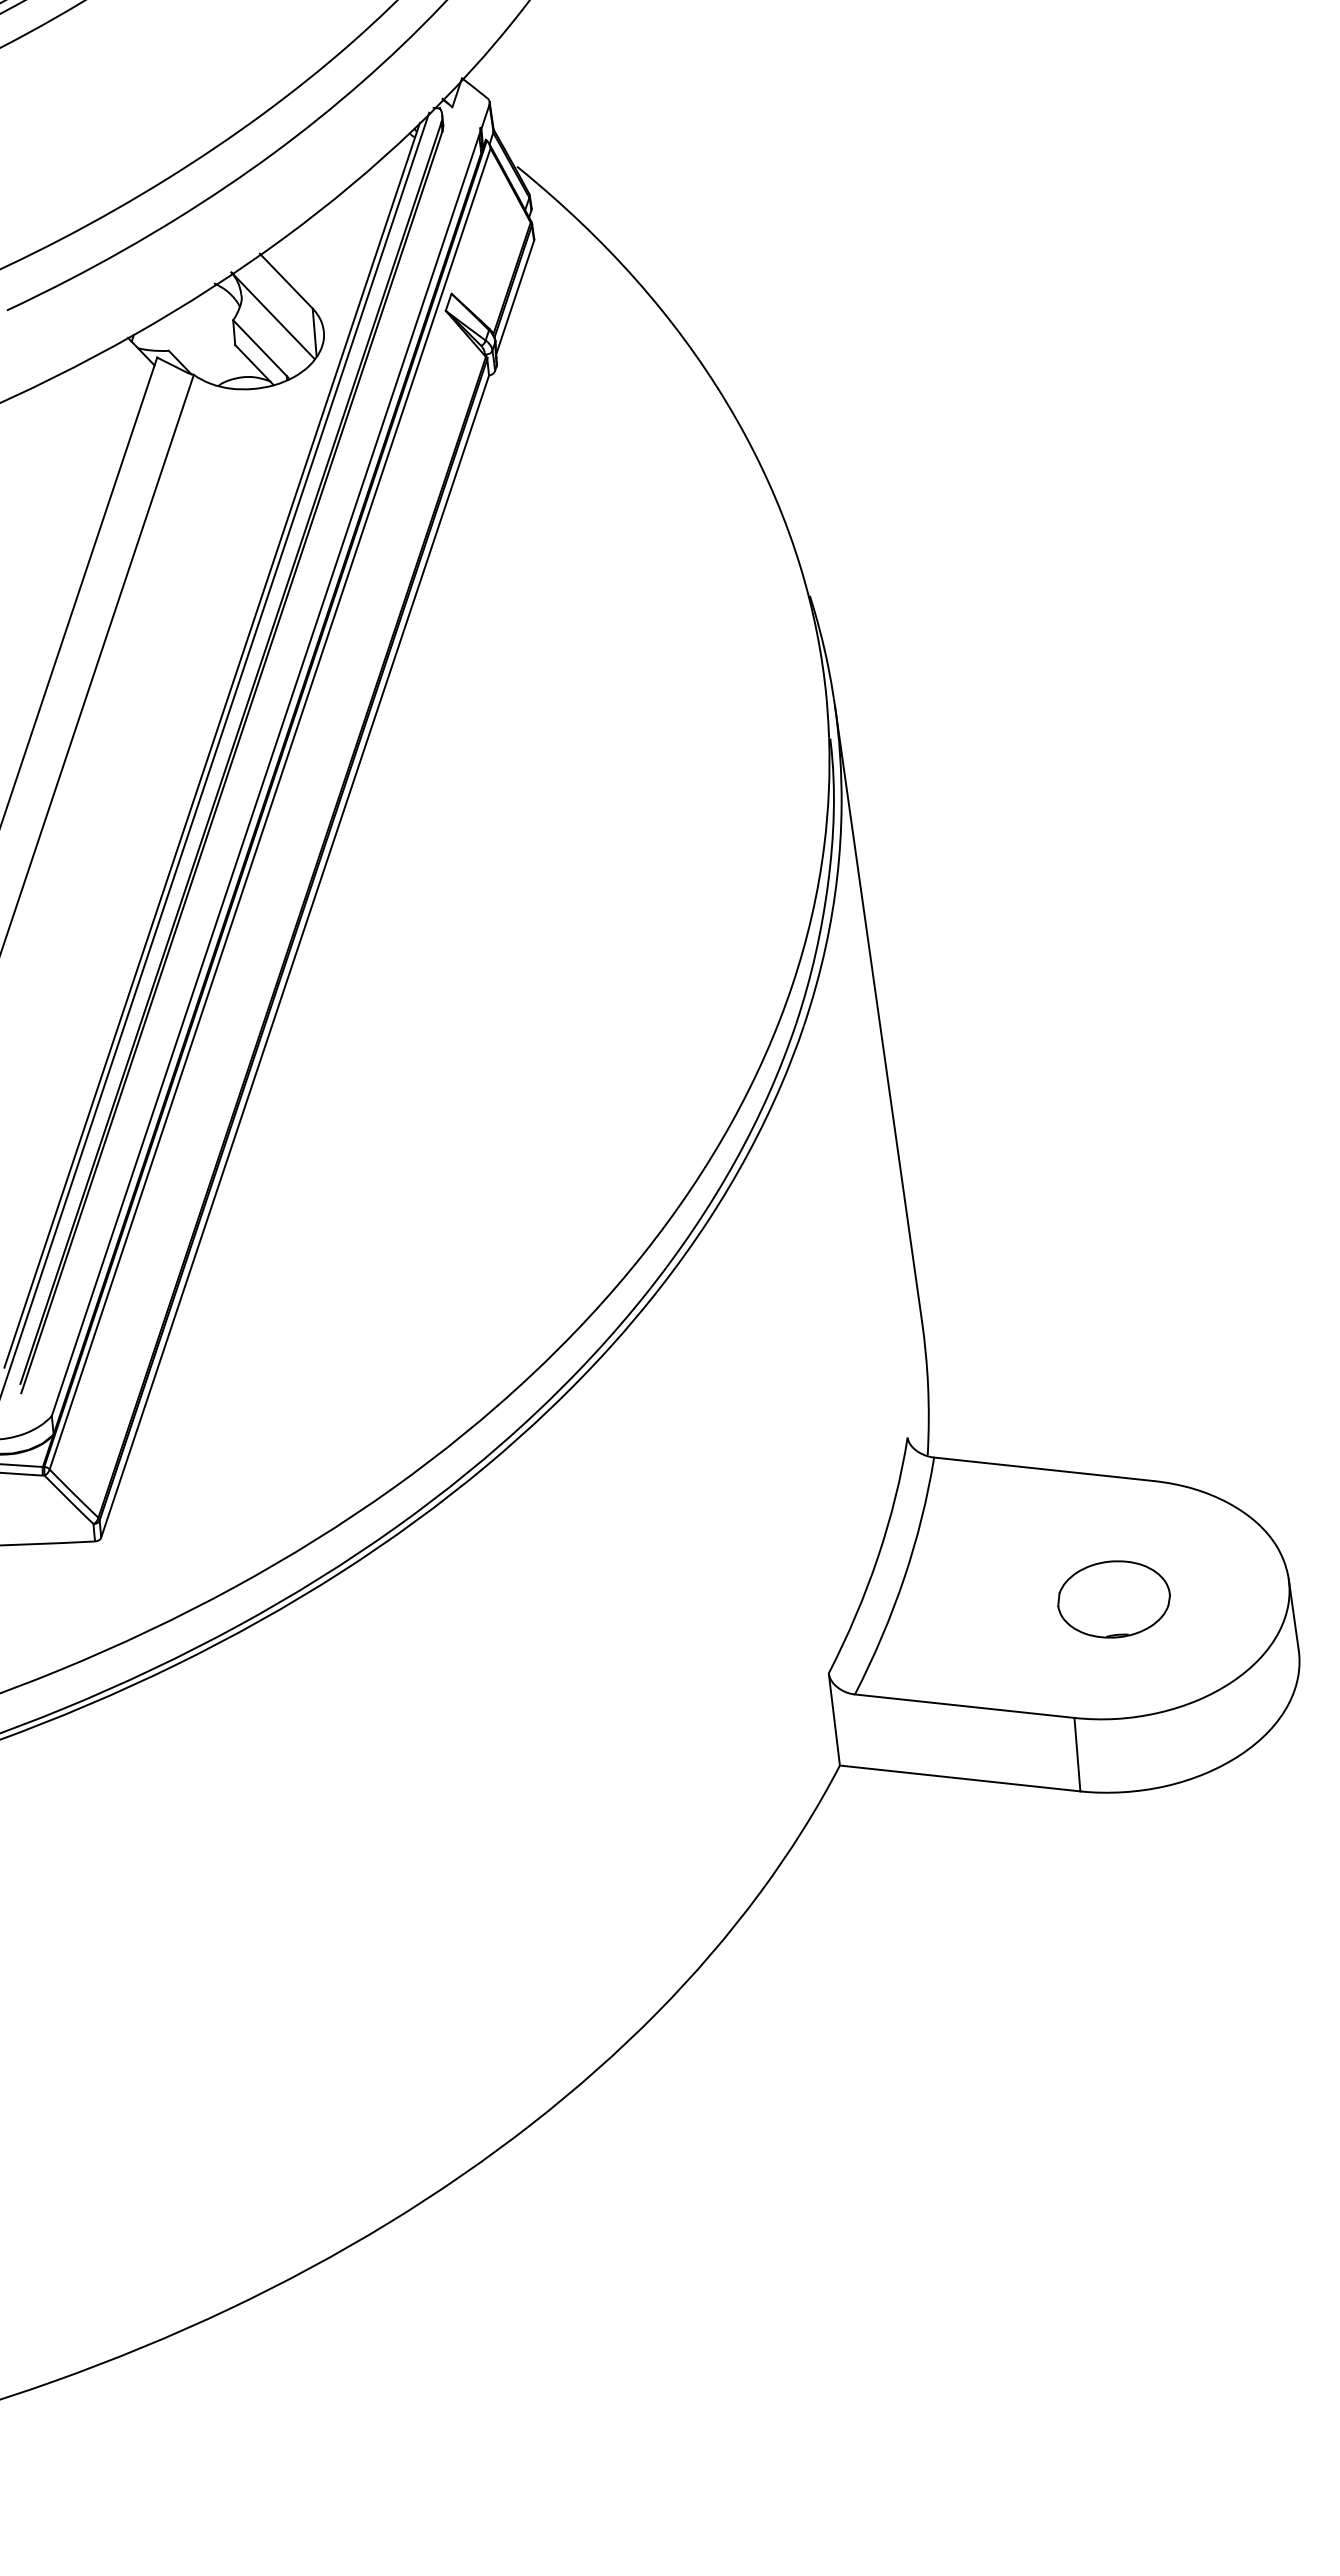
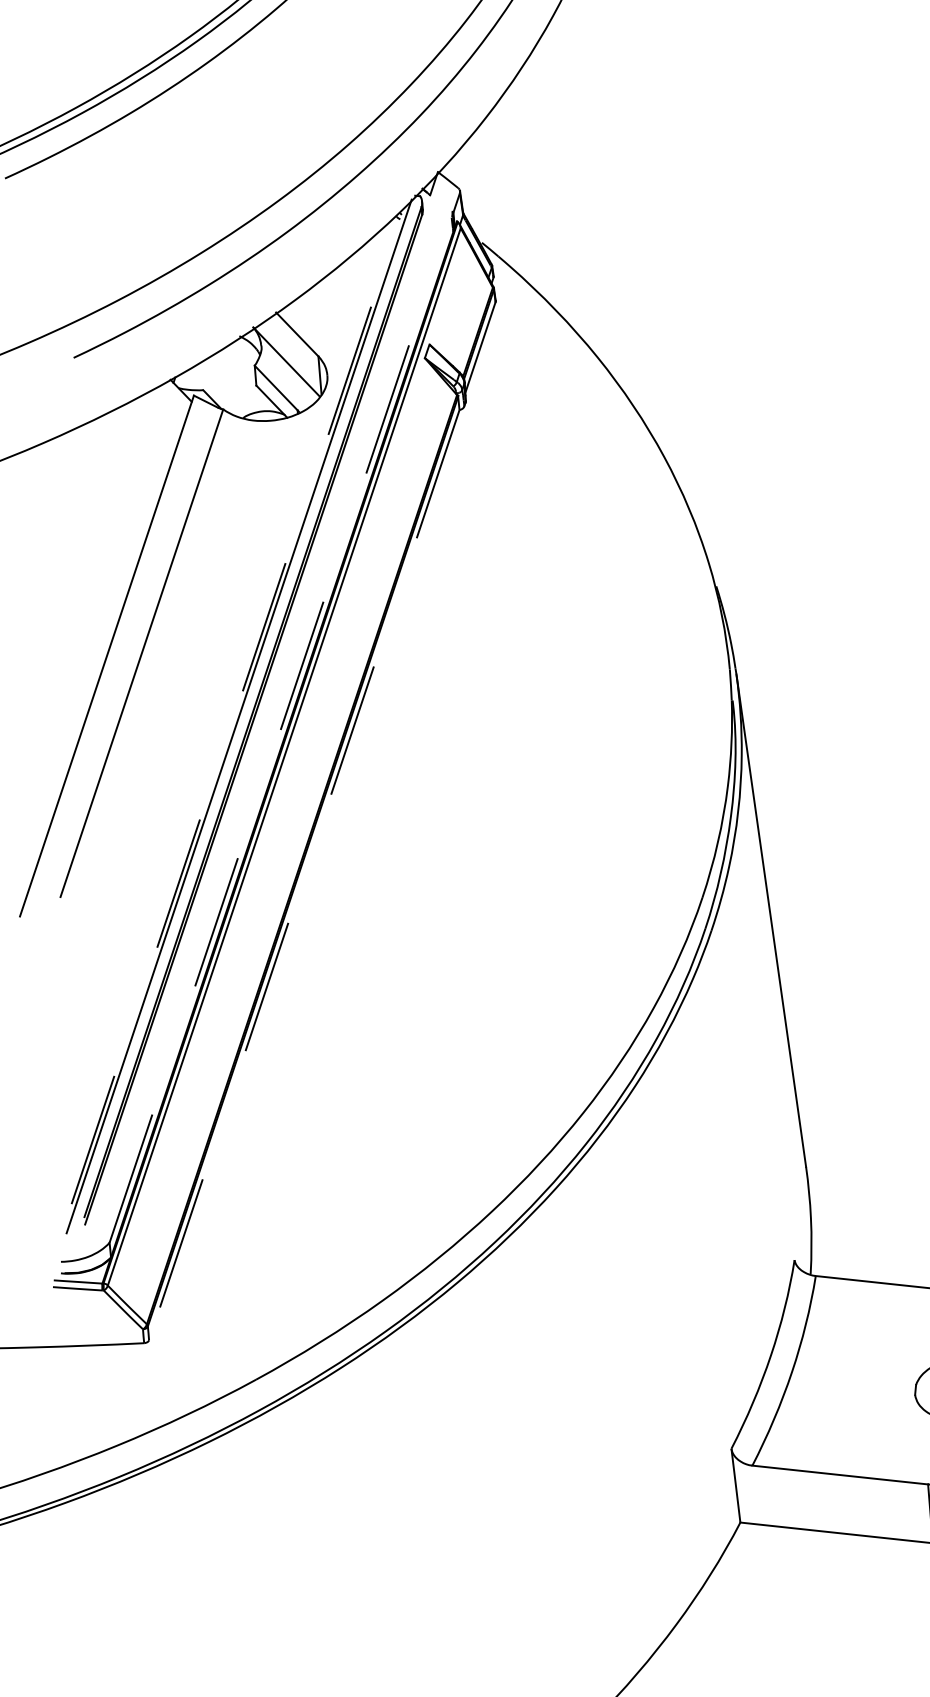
line: (212, 744) -> (238, 705), solid -> dashed
line: (265, 775) -> (280, 730), solid -> dashed
line: (295, 956) -> (304, 874), solid -> dashed

